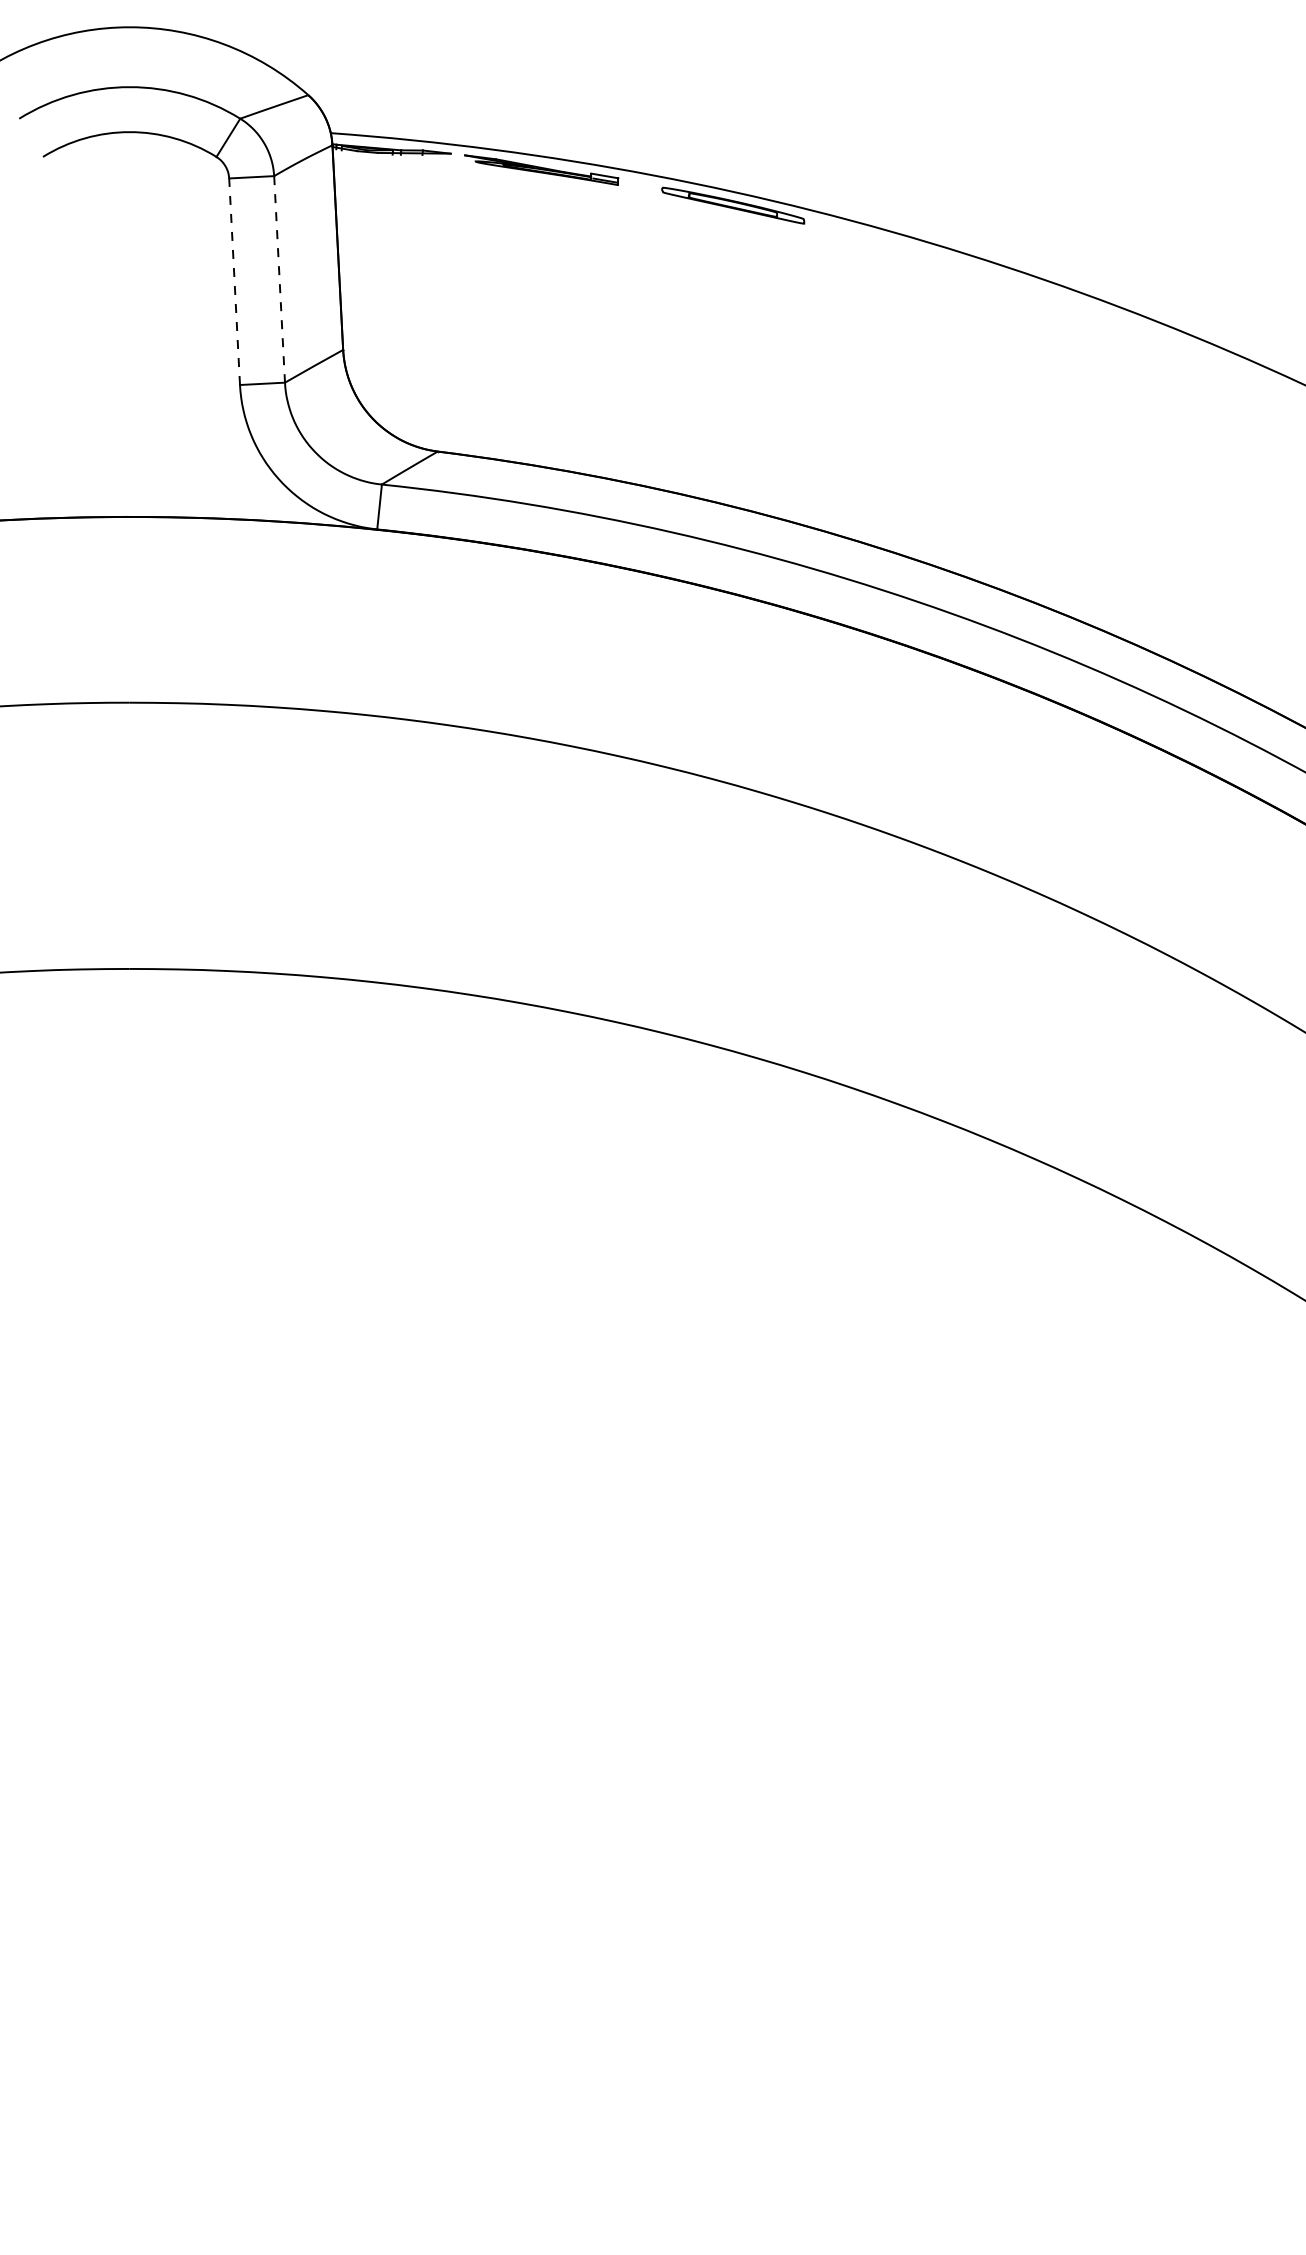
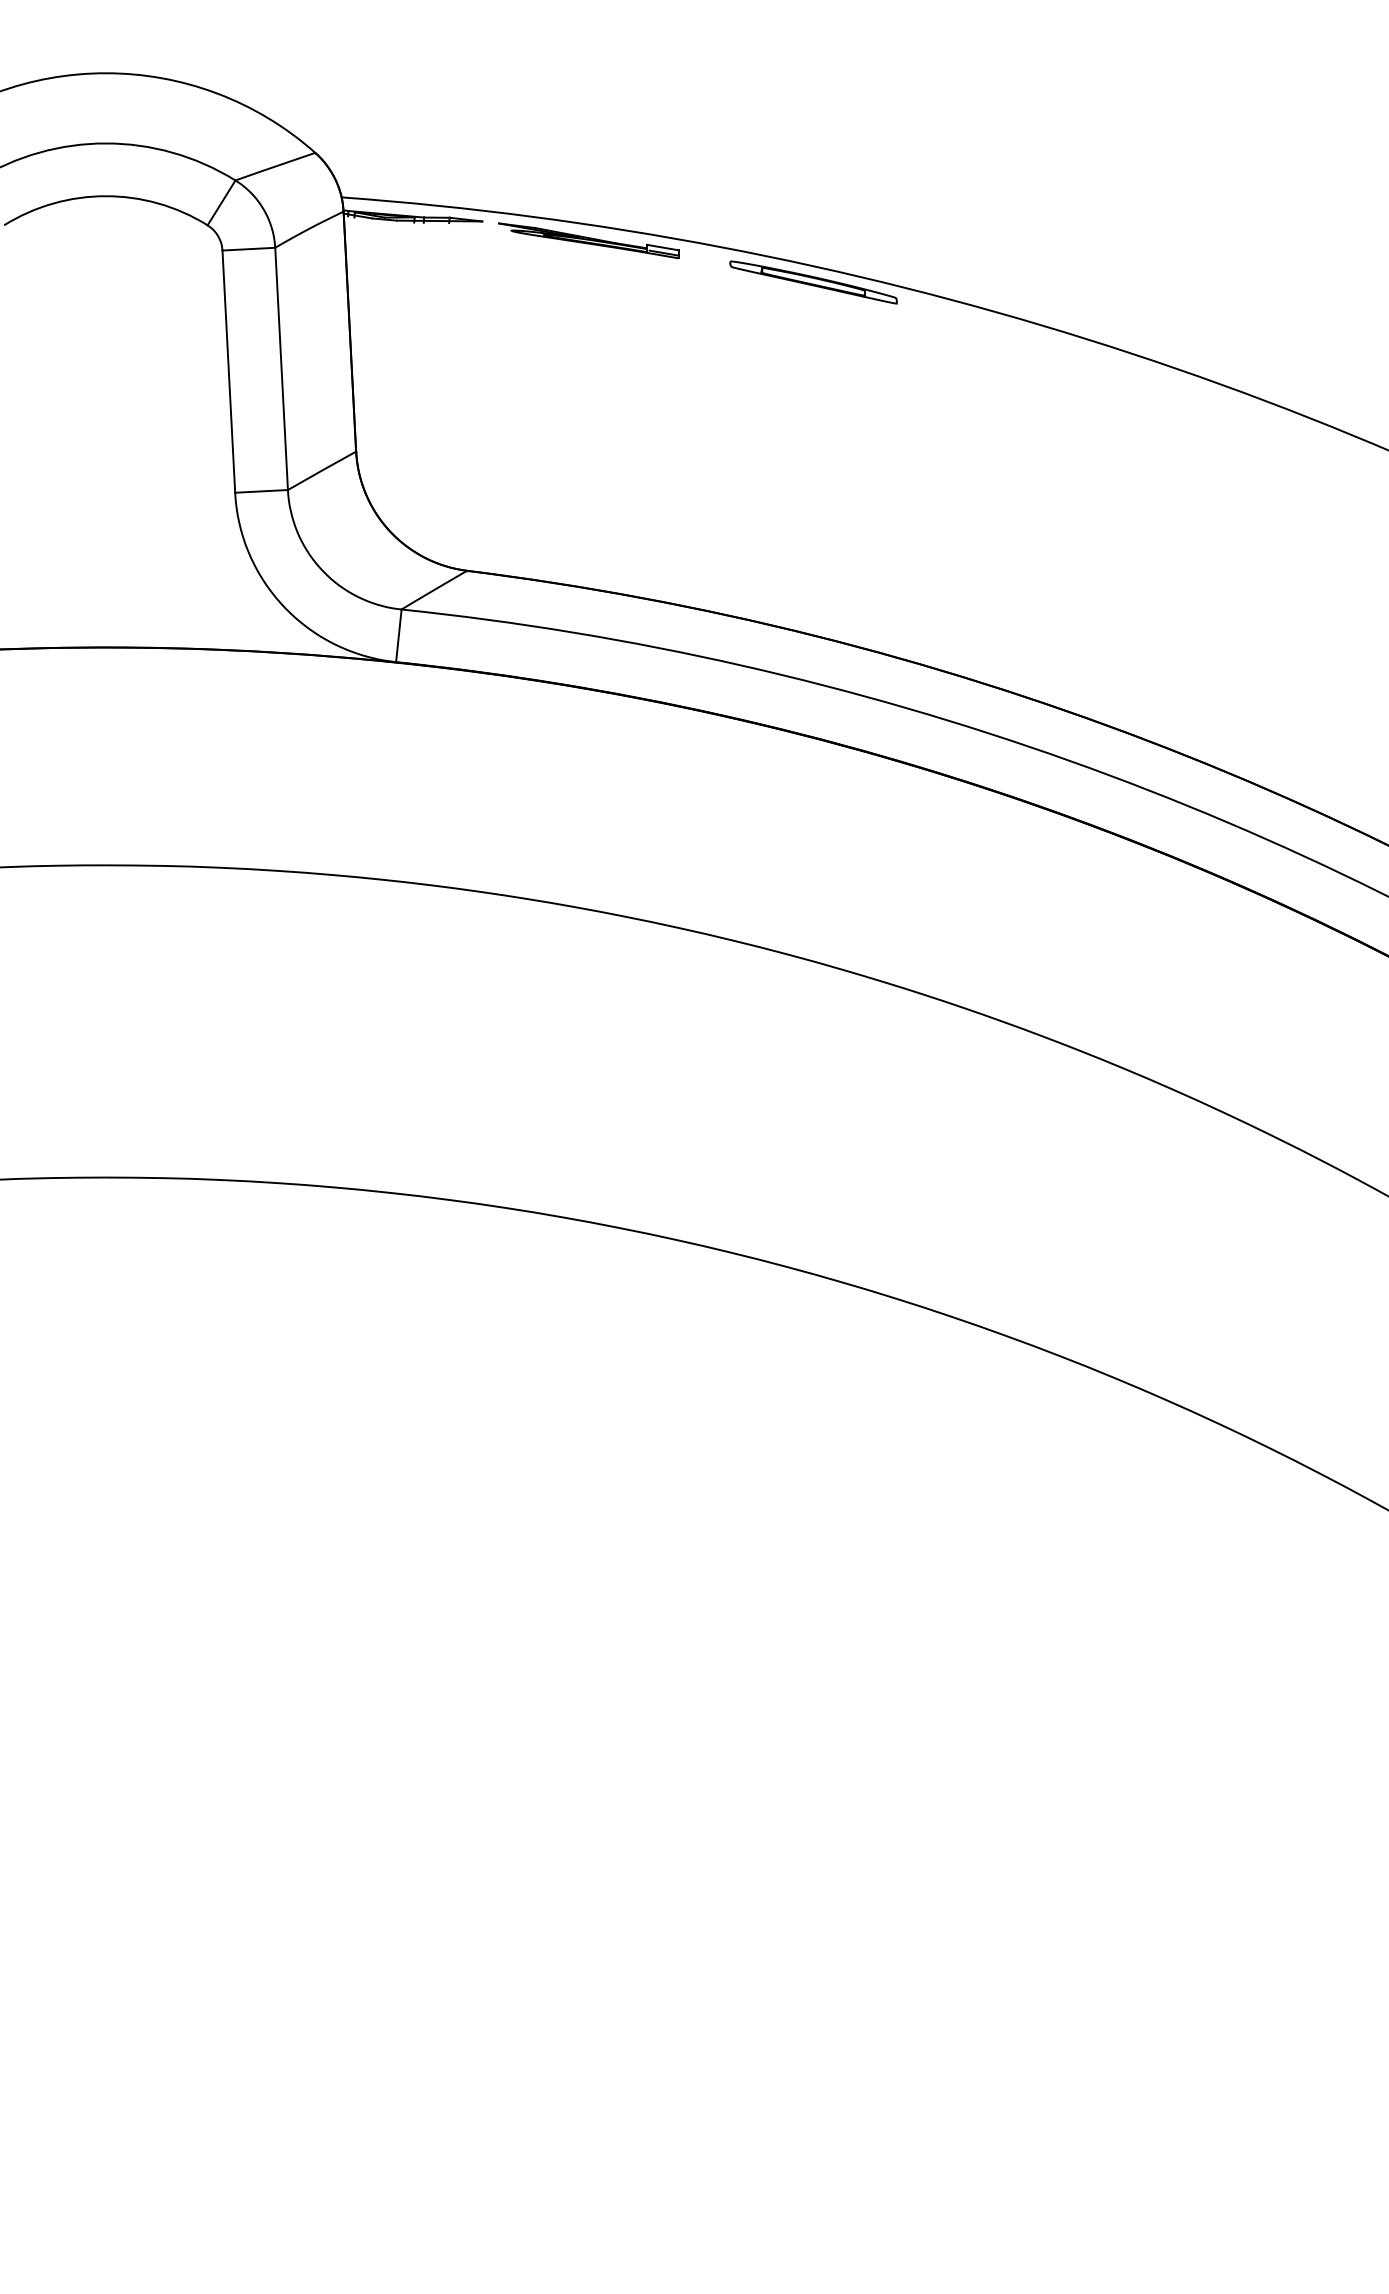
line: (279, 279) -> (281, 369), dashed -> solid
line: (234, 281) -> (228, 371), dashed -> solid

